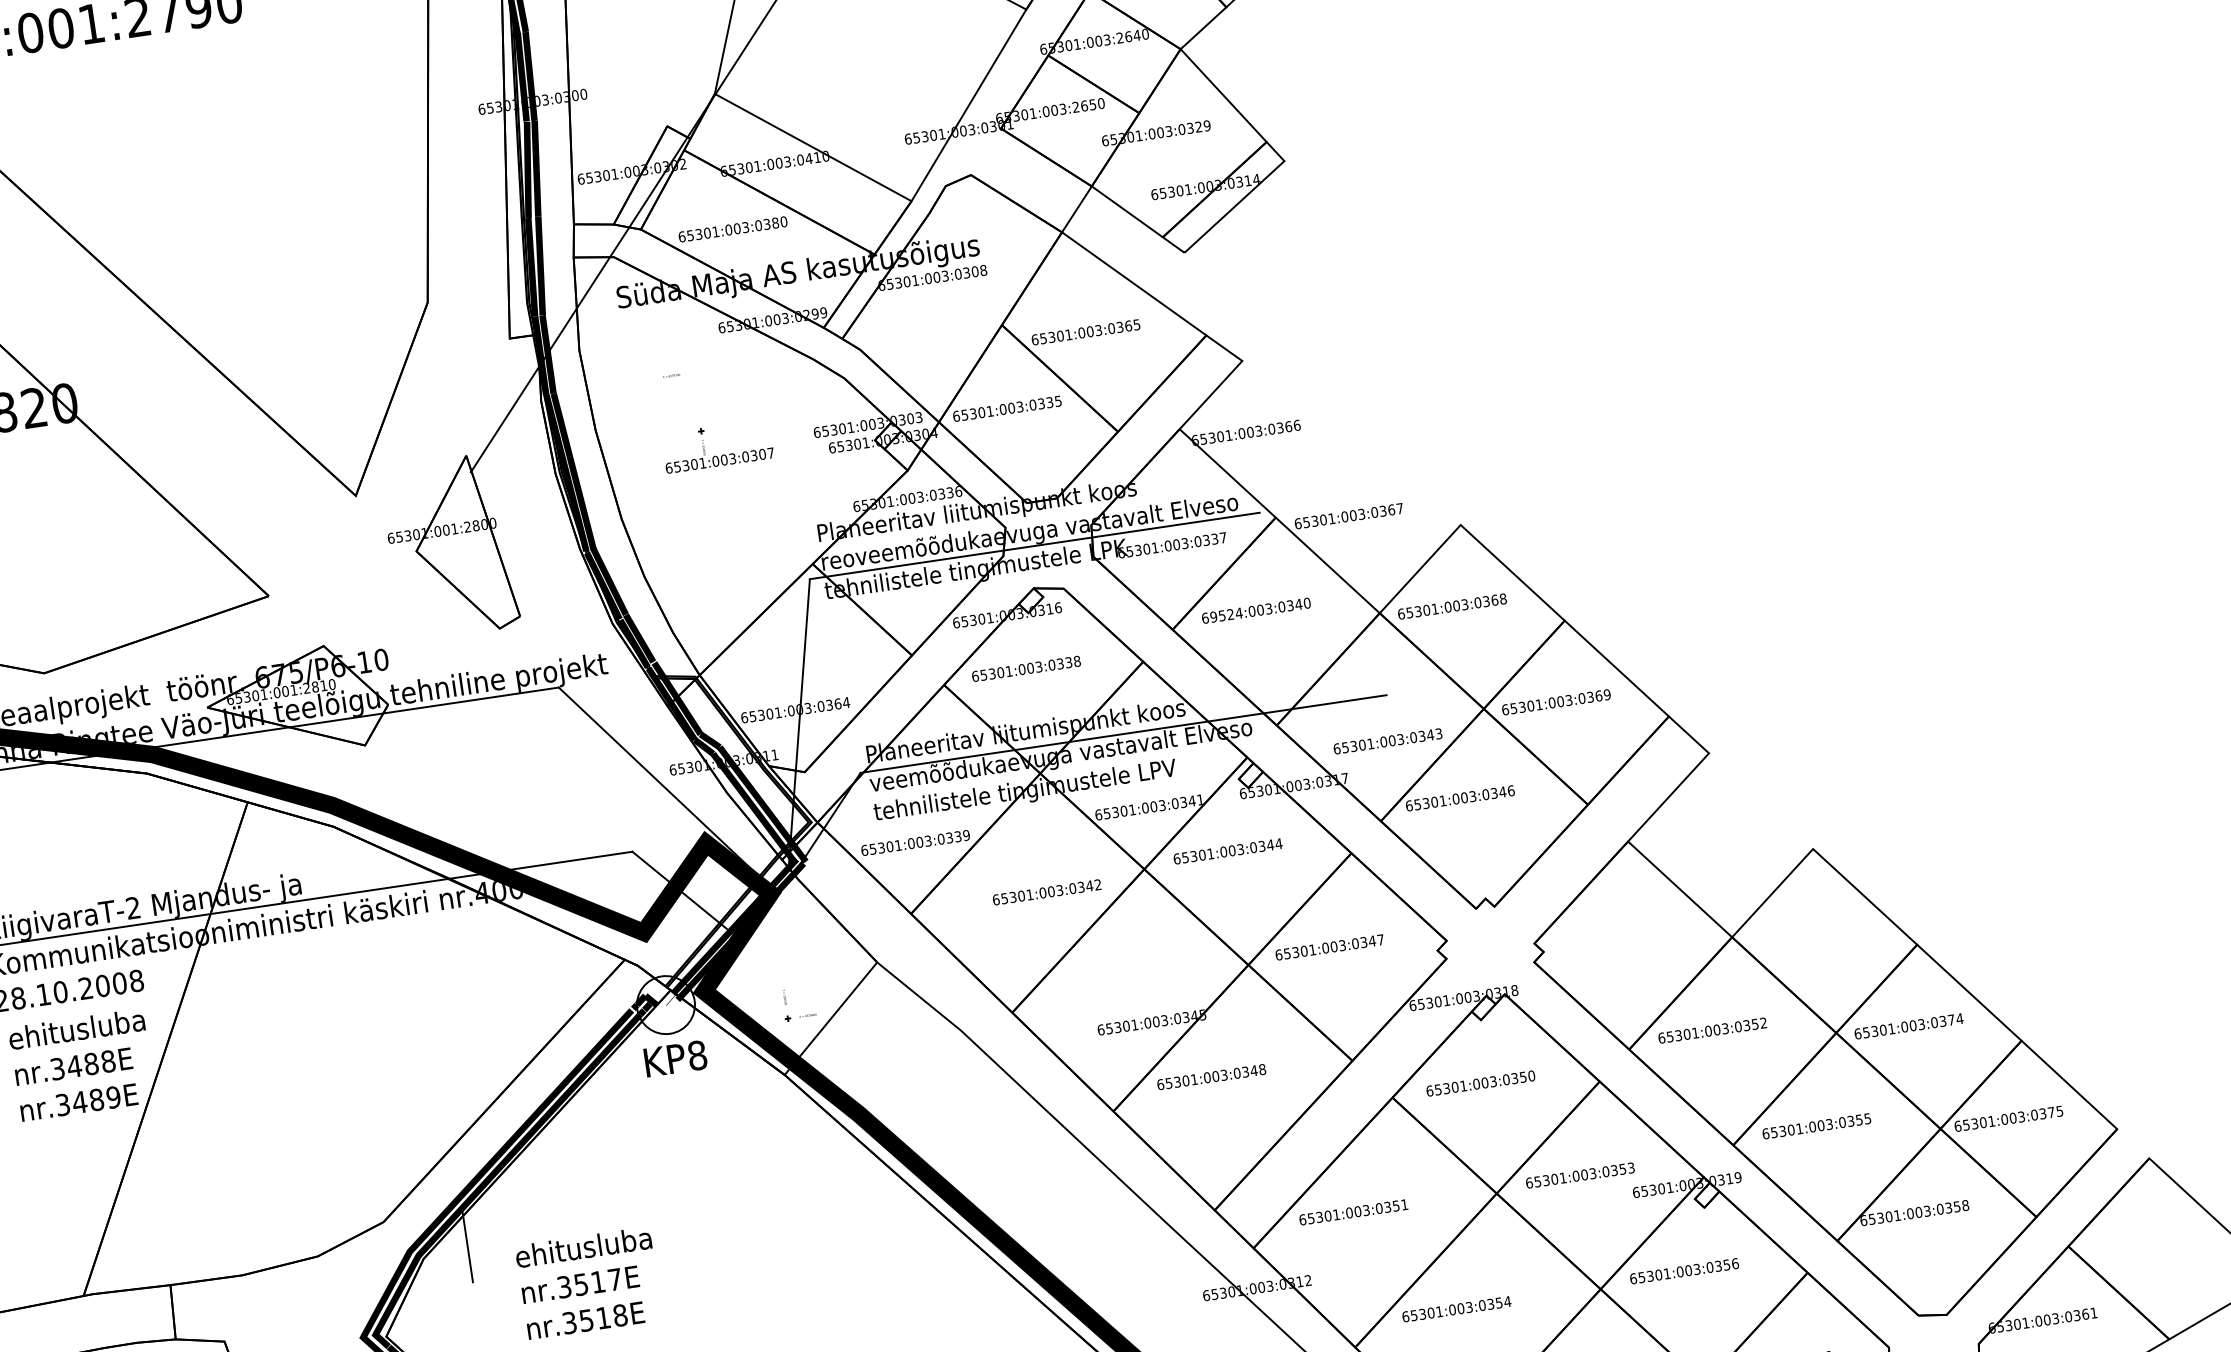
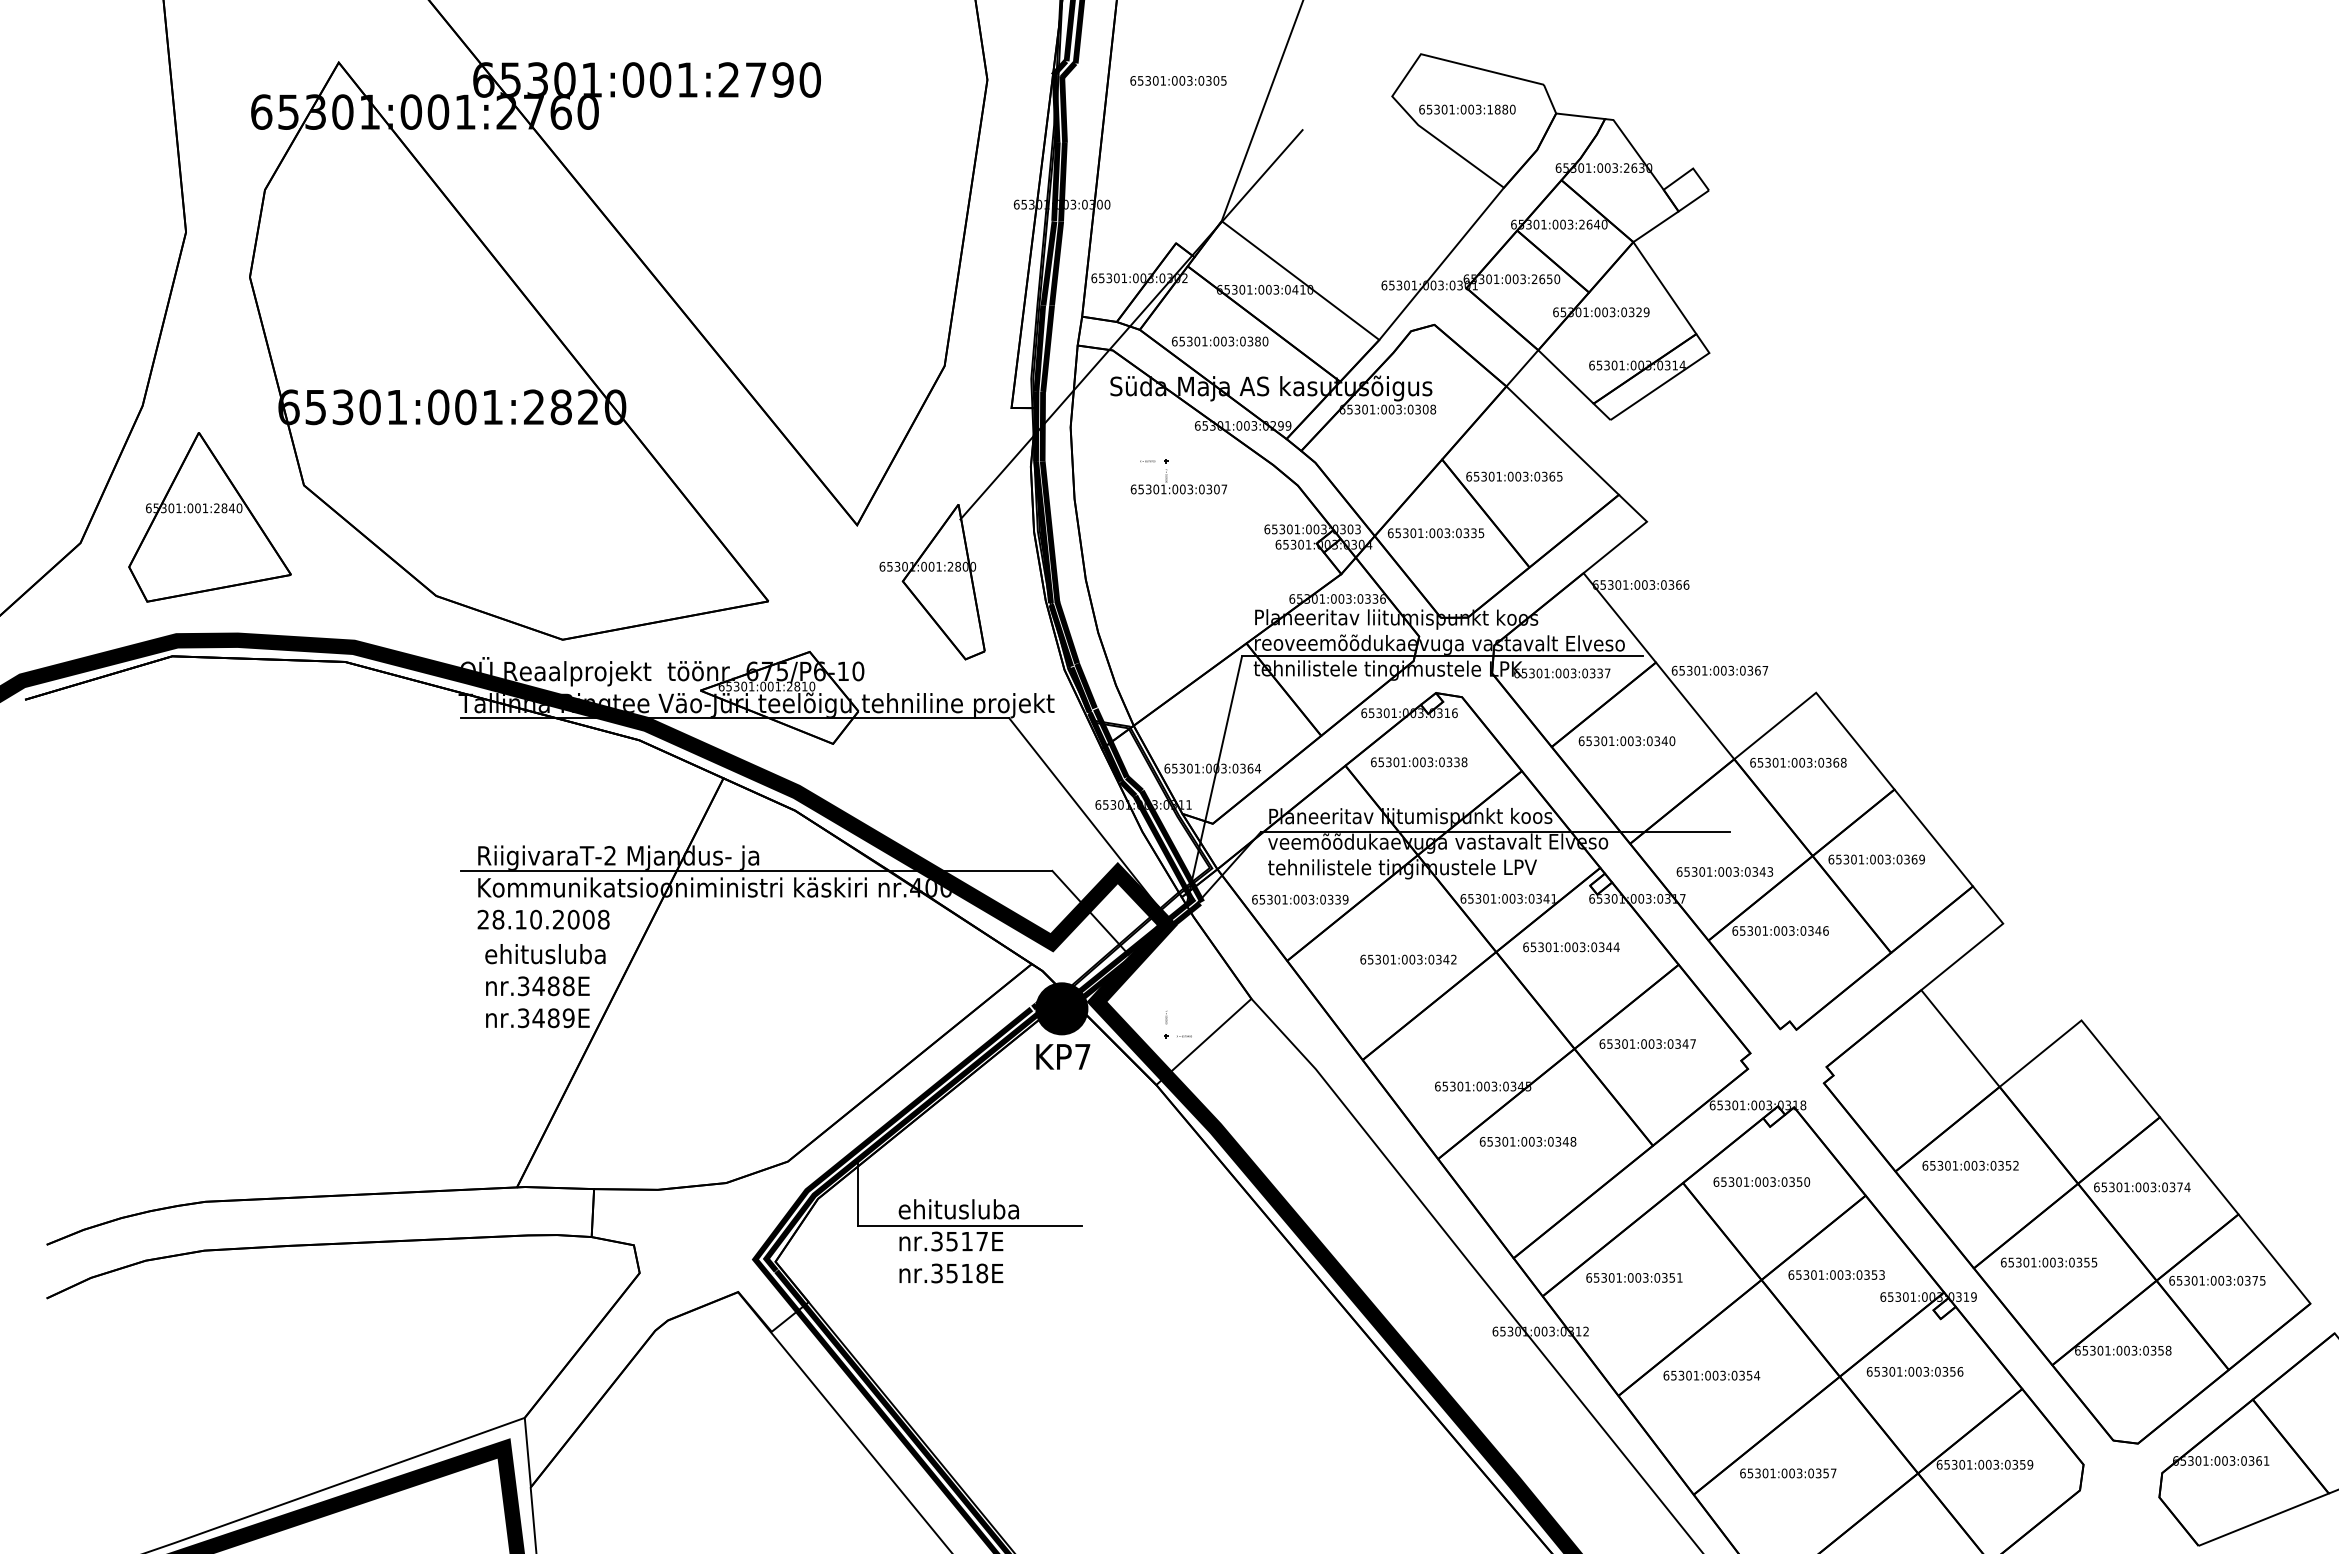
part: (716, 455) -> (1176, 484), moved
text: (1226, 615) -> (1600, 741), 69524:003:0340 -> 65301:003:0340
fill: (665, 1004) -> (1061, 1008), added
text: (697, 1055) -> (1082, 1056), KP8 -> KP7
line: (598, 1263) -> (969, 1225), added

